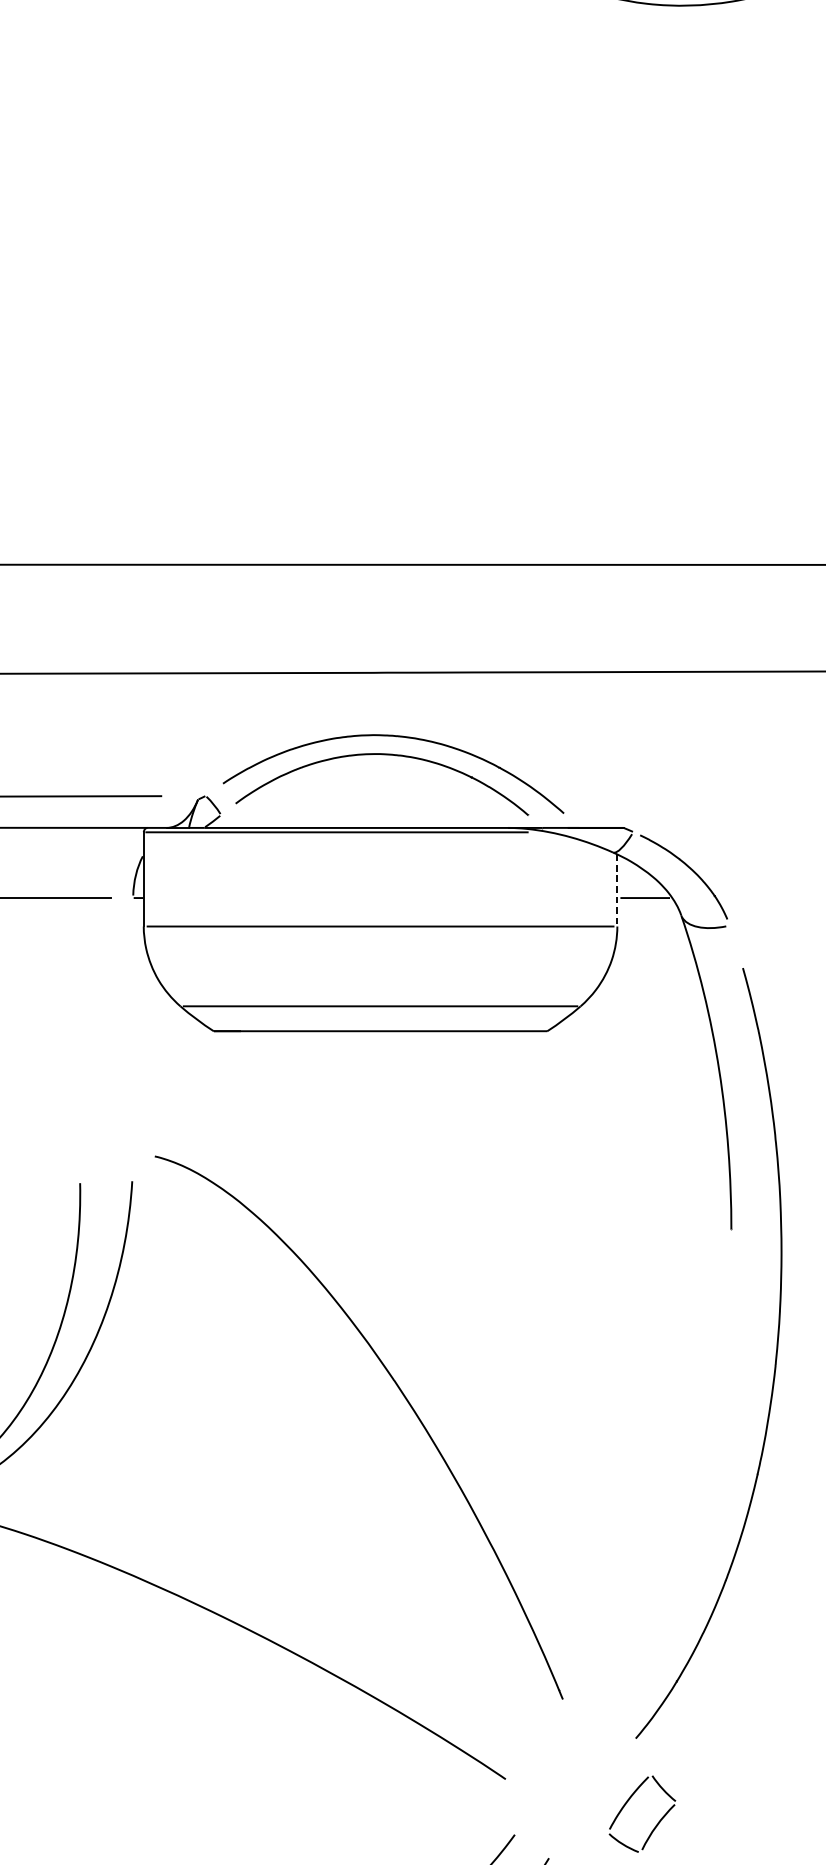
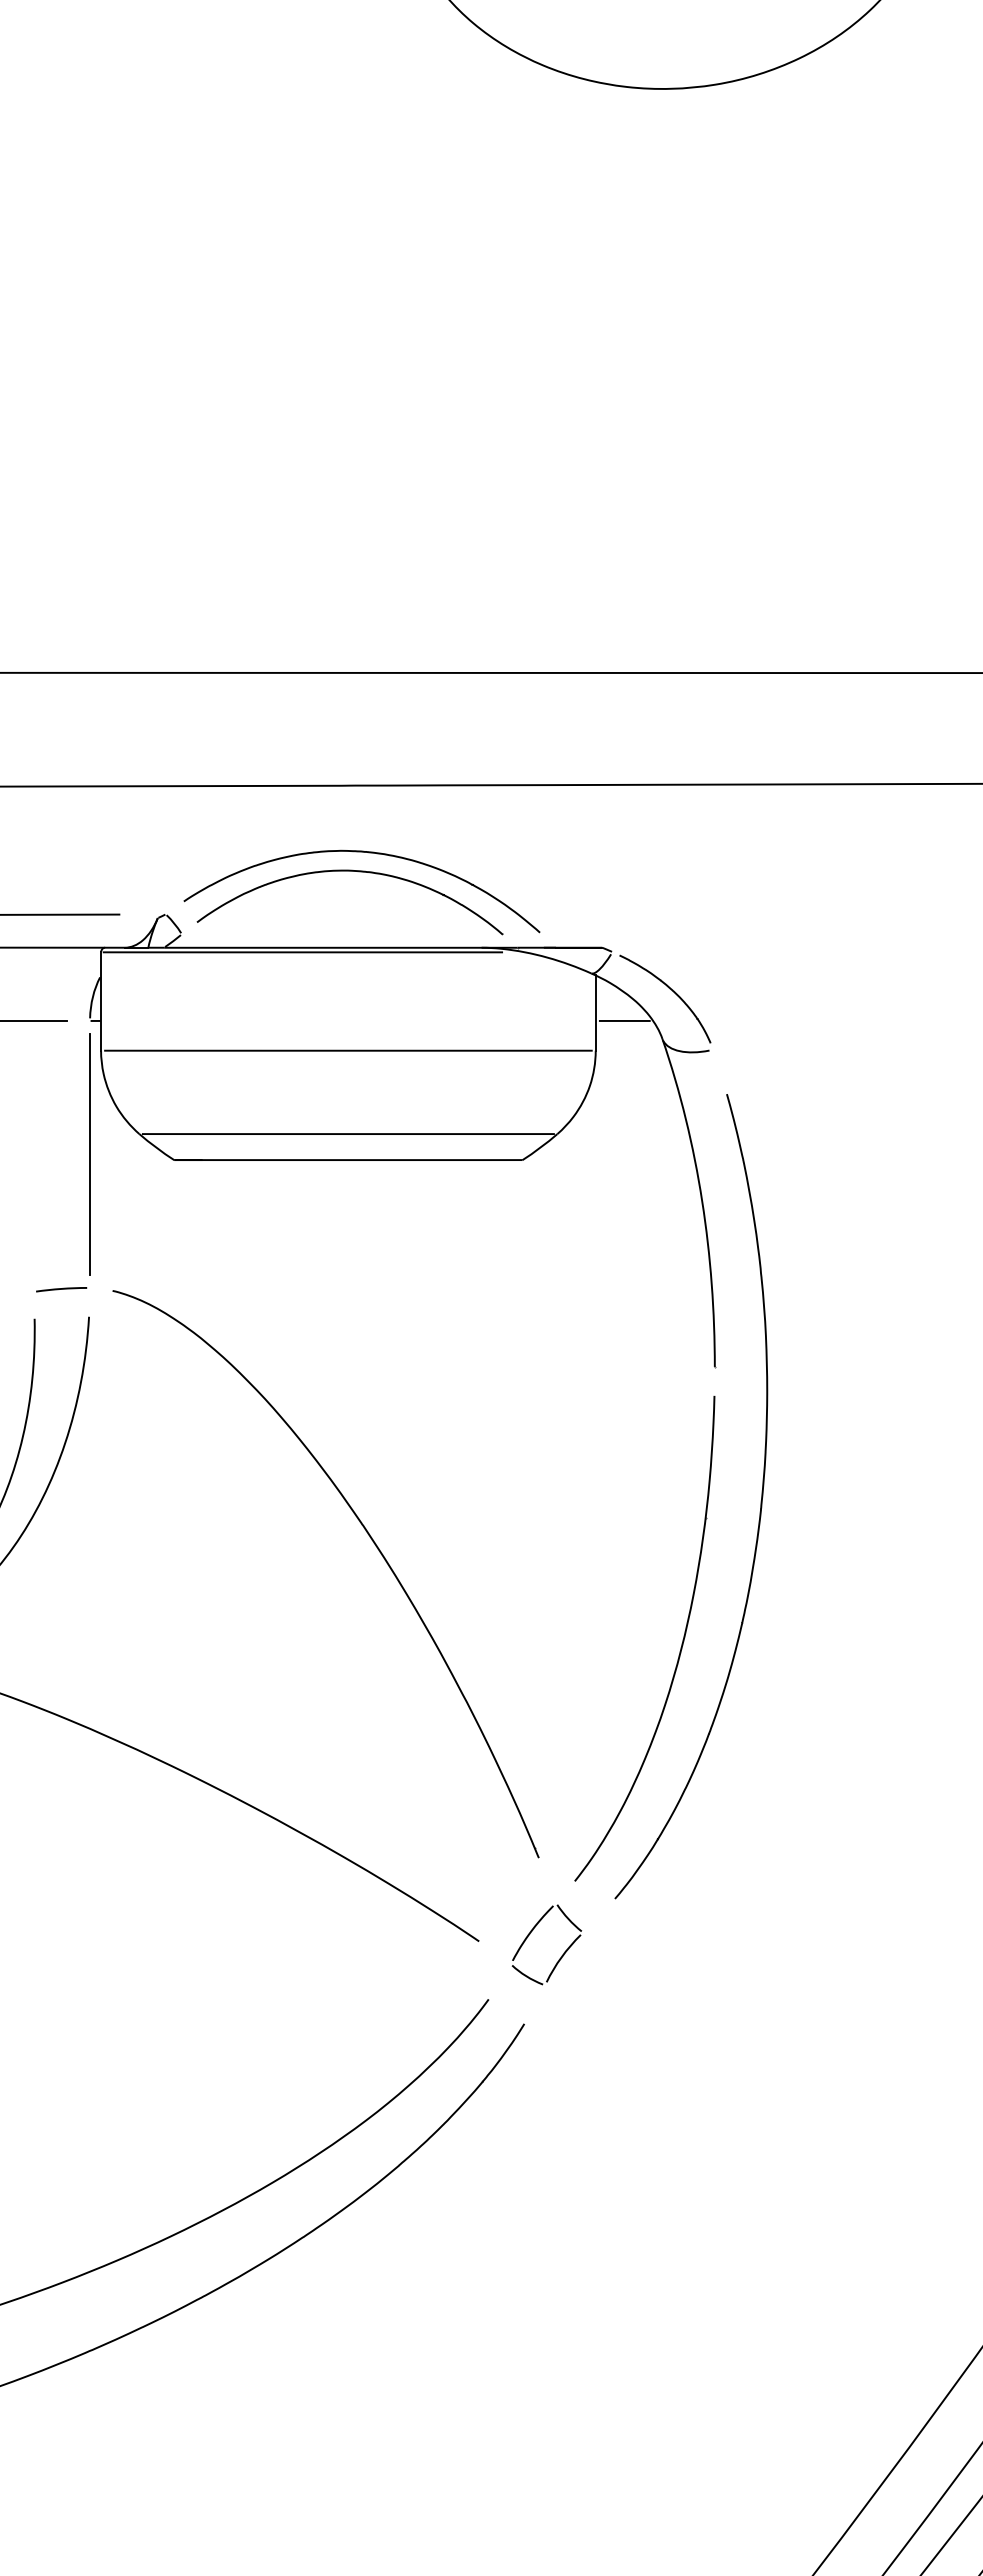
line: (617, 890) -> (595, 1013), dashed -> solid
line: (133, 1025) -> (90, 1154), added
line: (105, 1155) -> (61, 1289), added
part: (698, 1497) -> (680, 1647), added
part: (656, 1824) -> (561, 1955), moved

